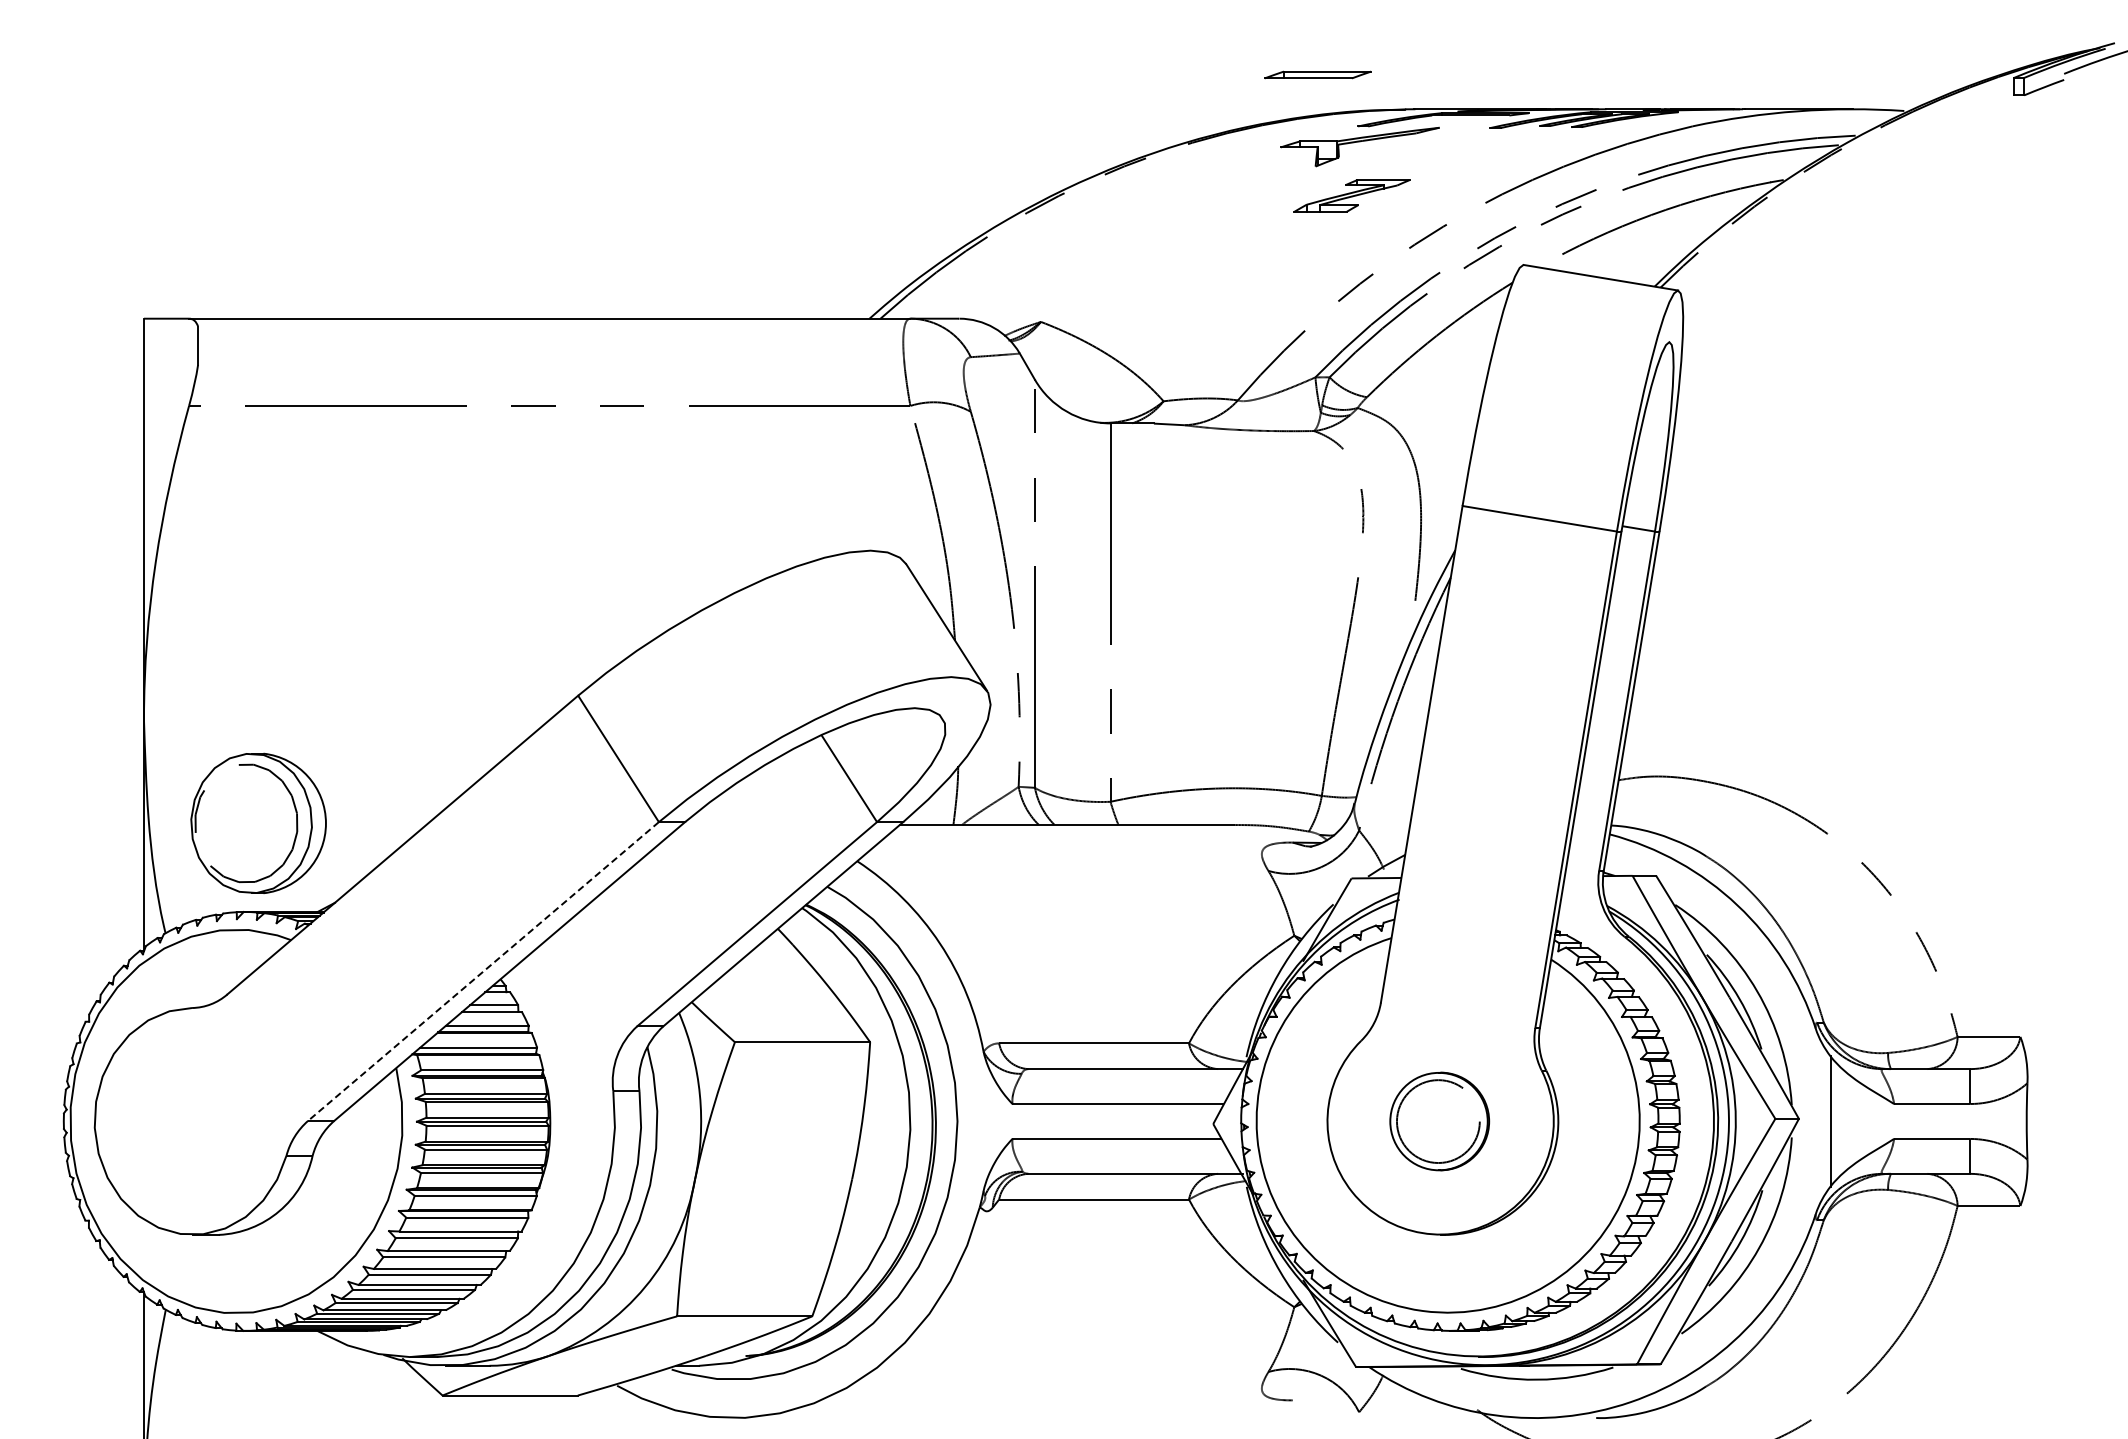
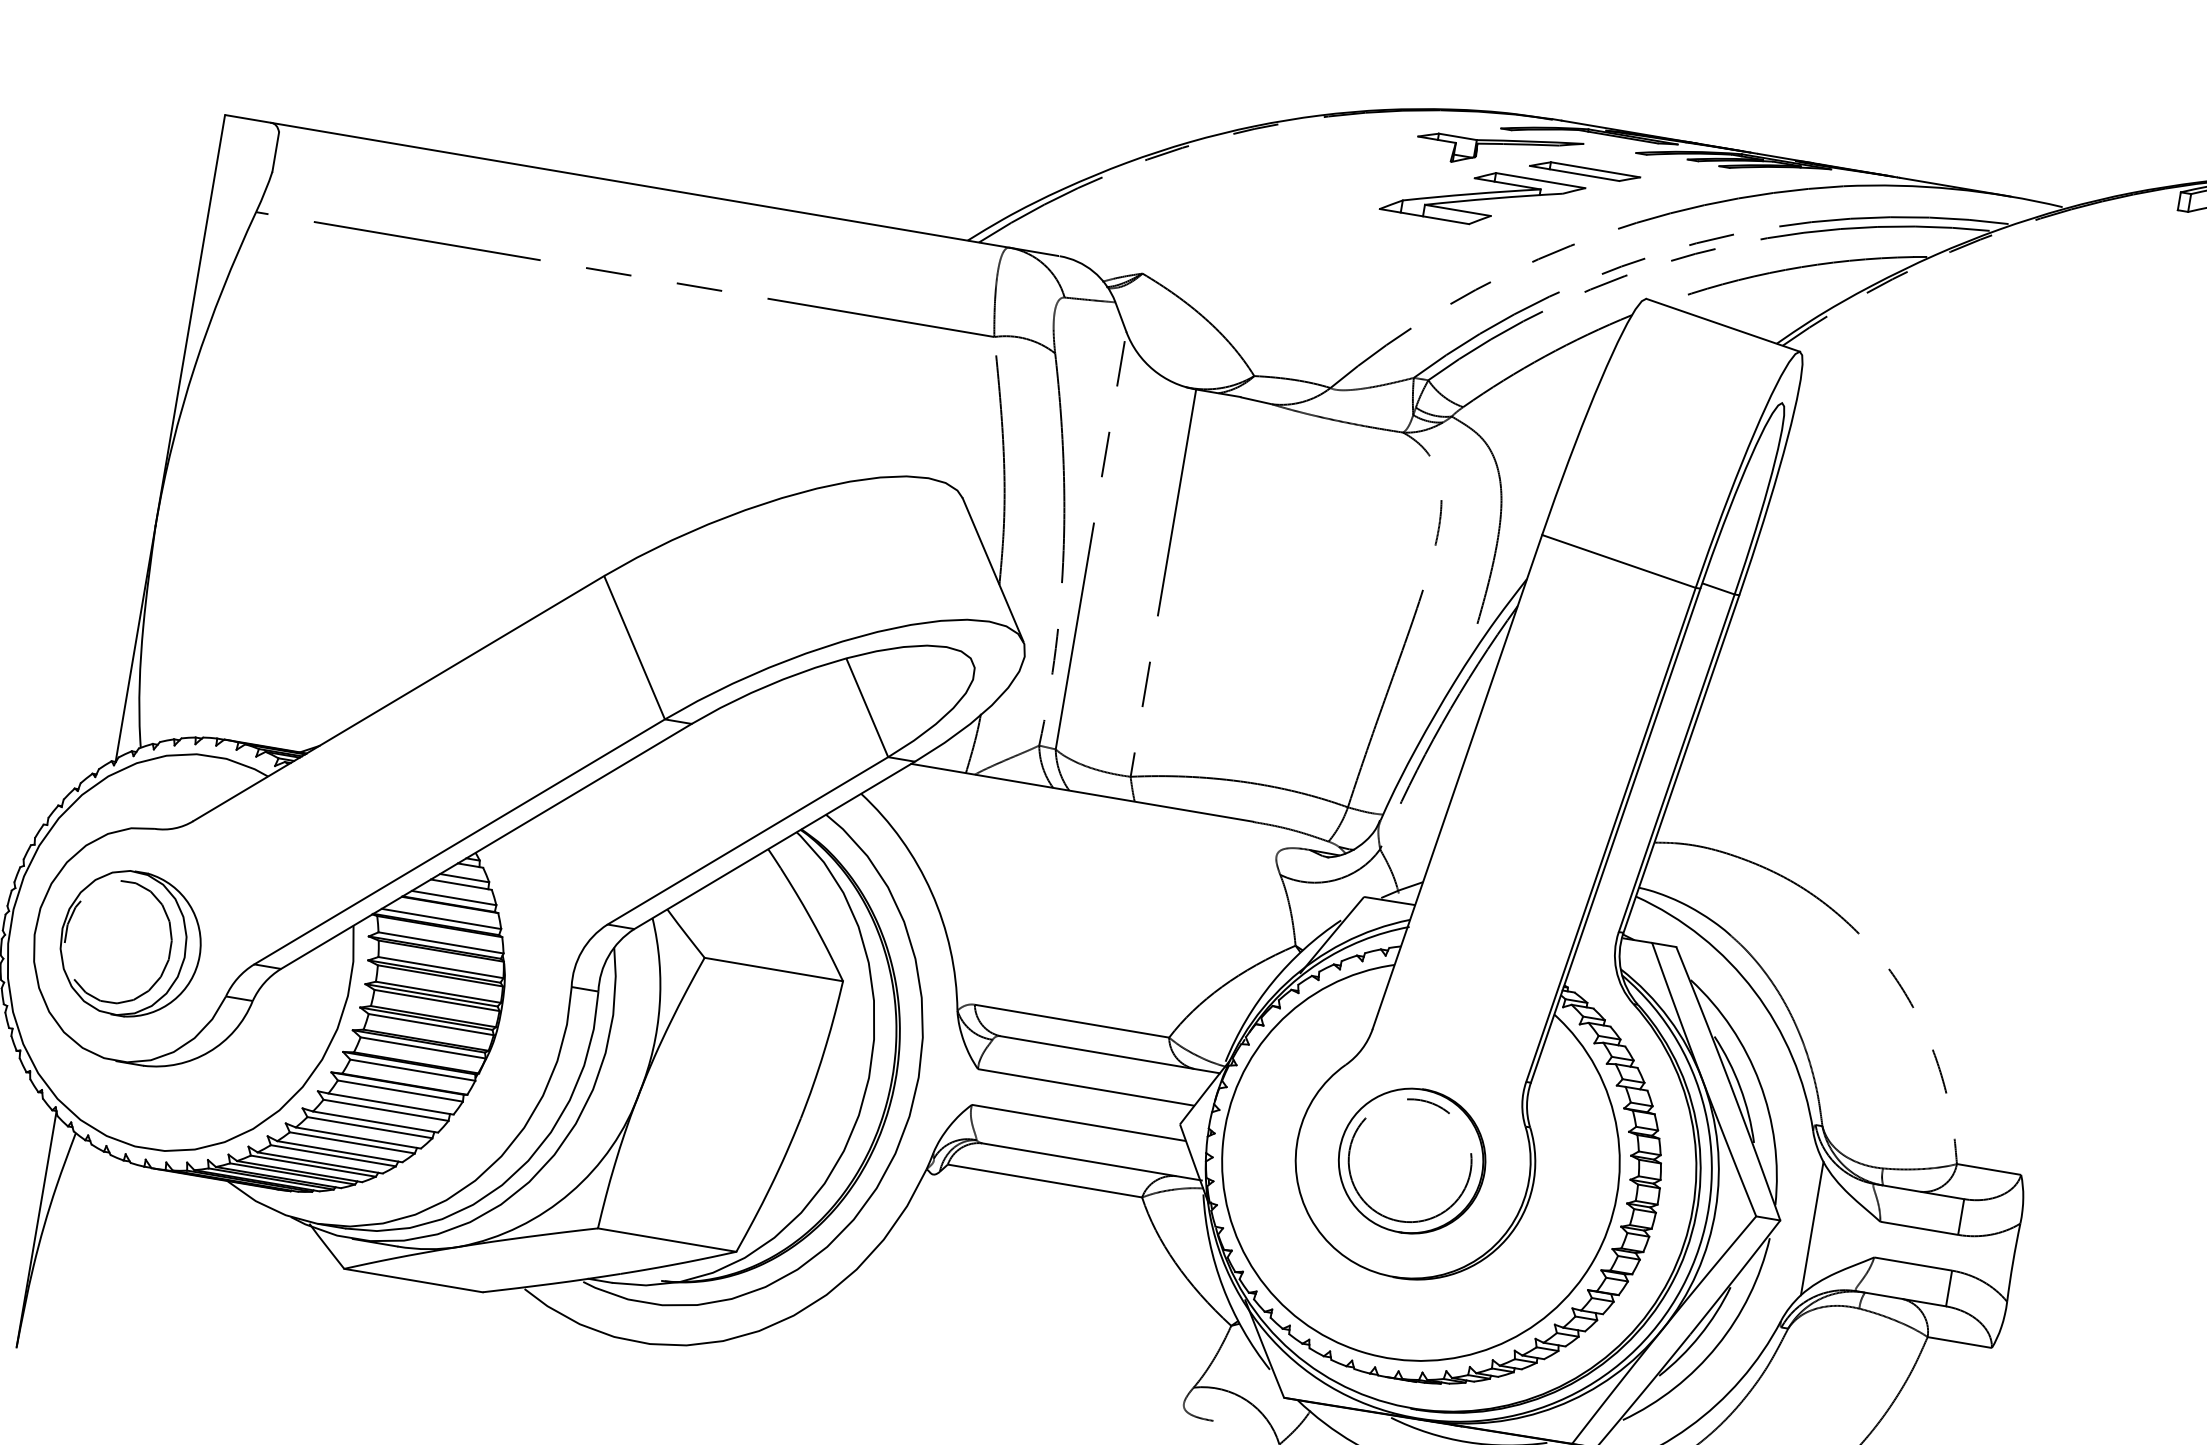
part: (1317, 74) -> (1584, 171), moved
part: (1351, 195) -> (1482, 197), size x1.67
part: (258, 822) -> (130, 943), moved
line: (483, 971) -> (459, 841), dashed -> solid
part: (1439, 1121) -> (1412, 1160), size x1.43

